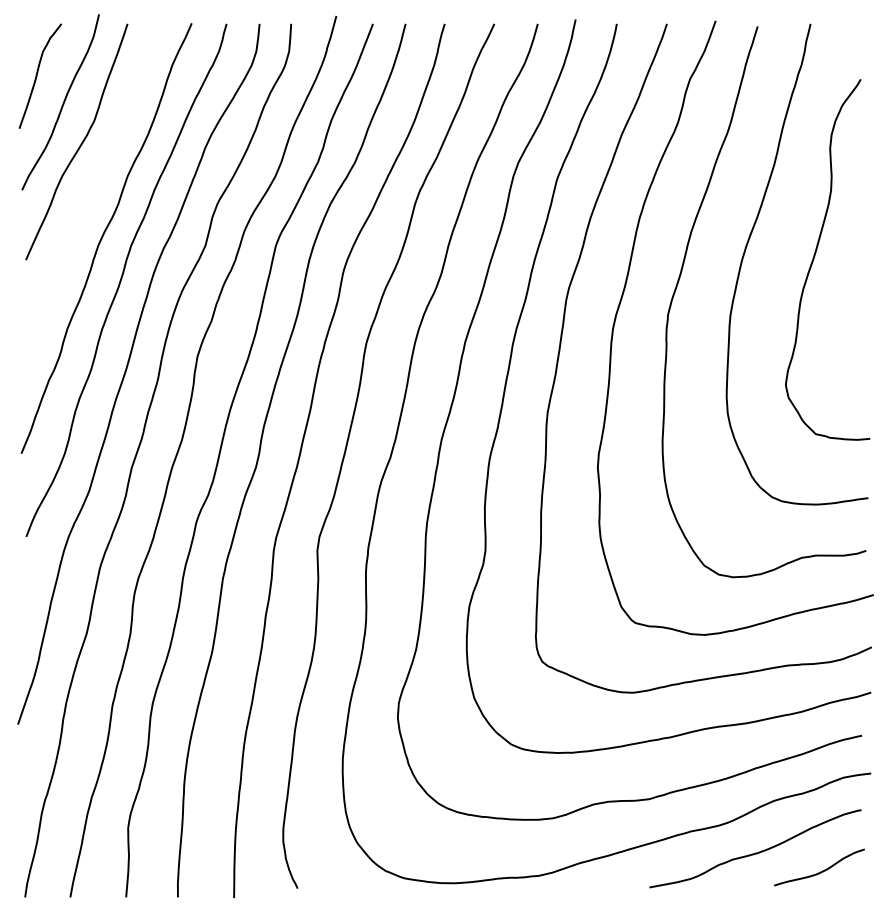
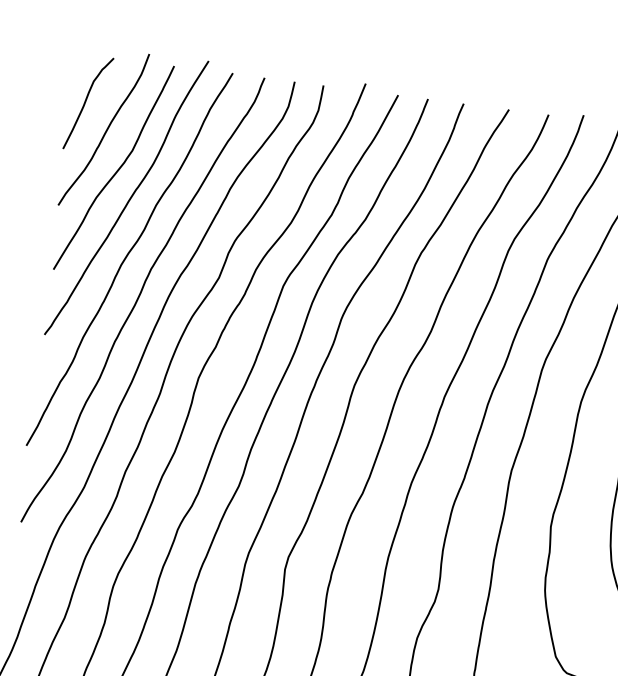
curve: (97, 173) -> (129, 199), added

